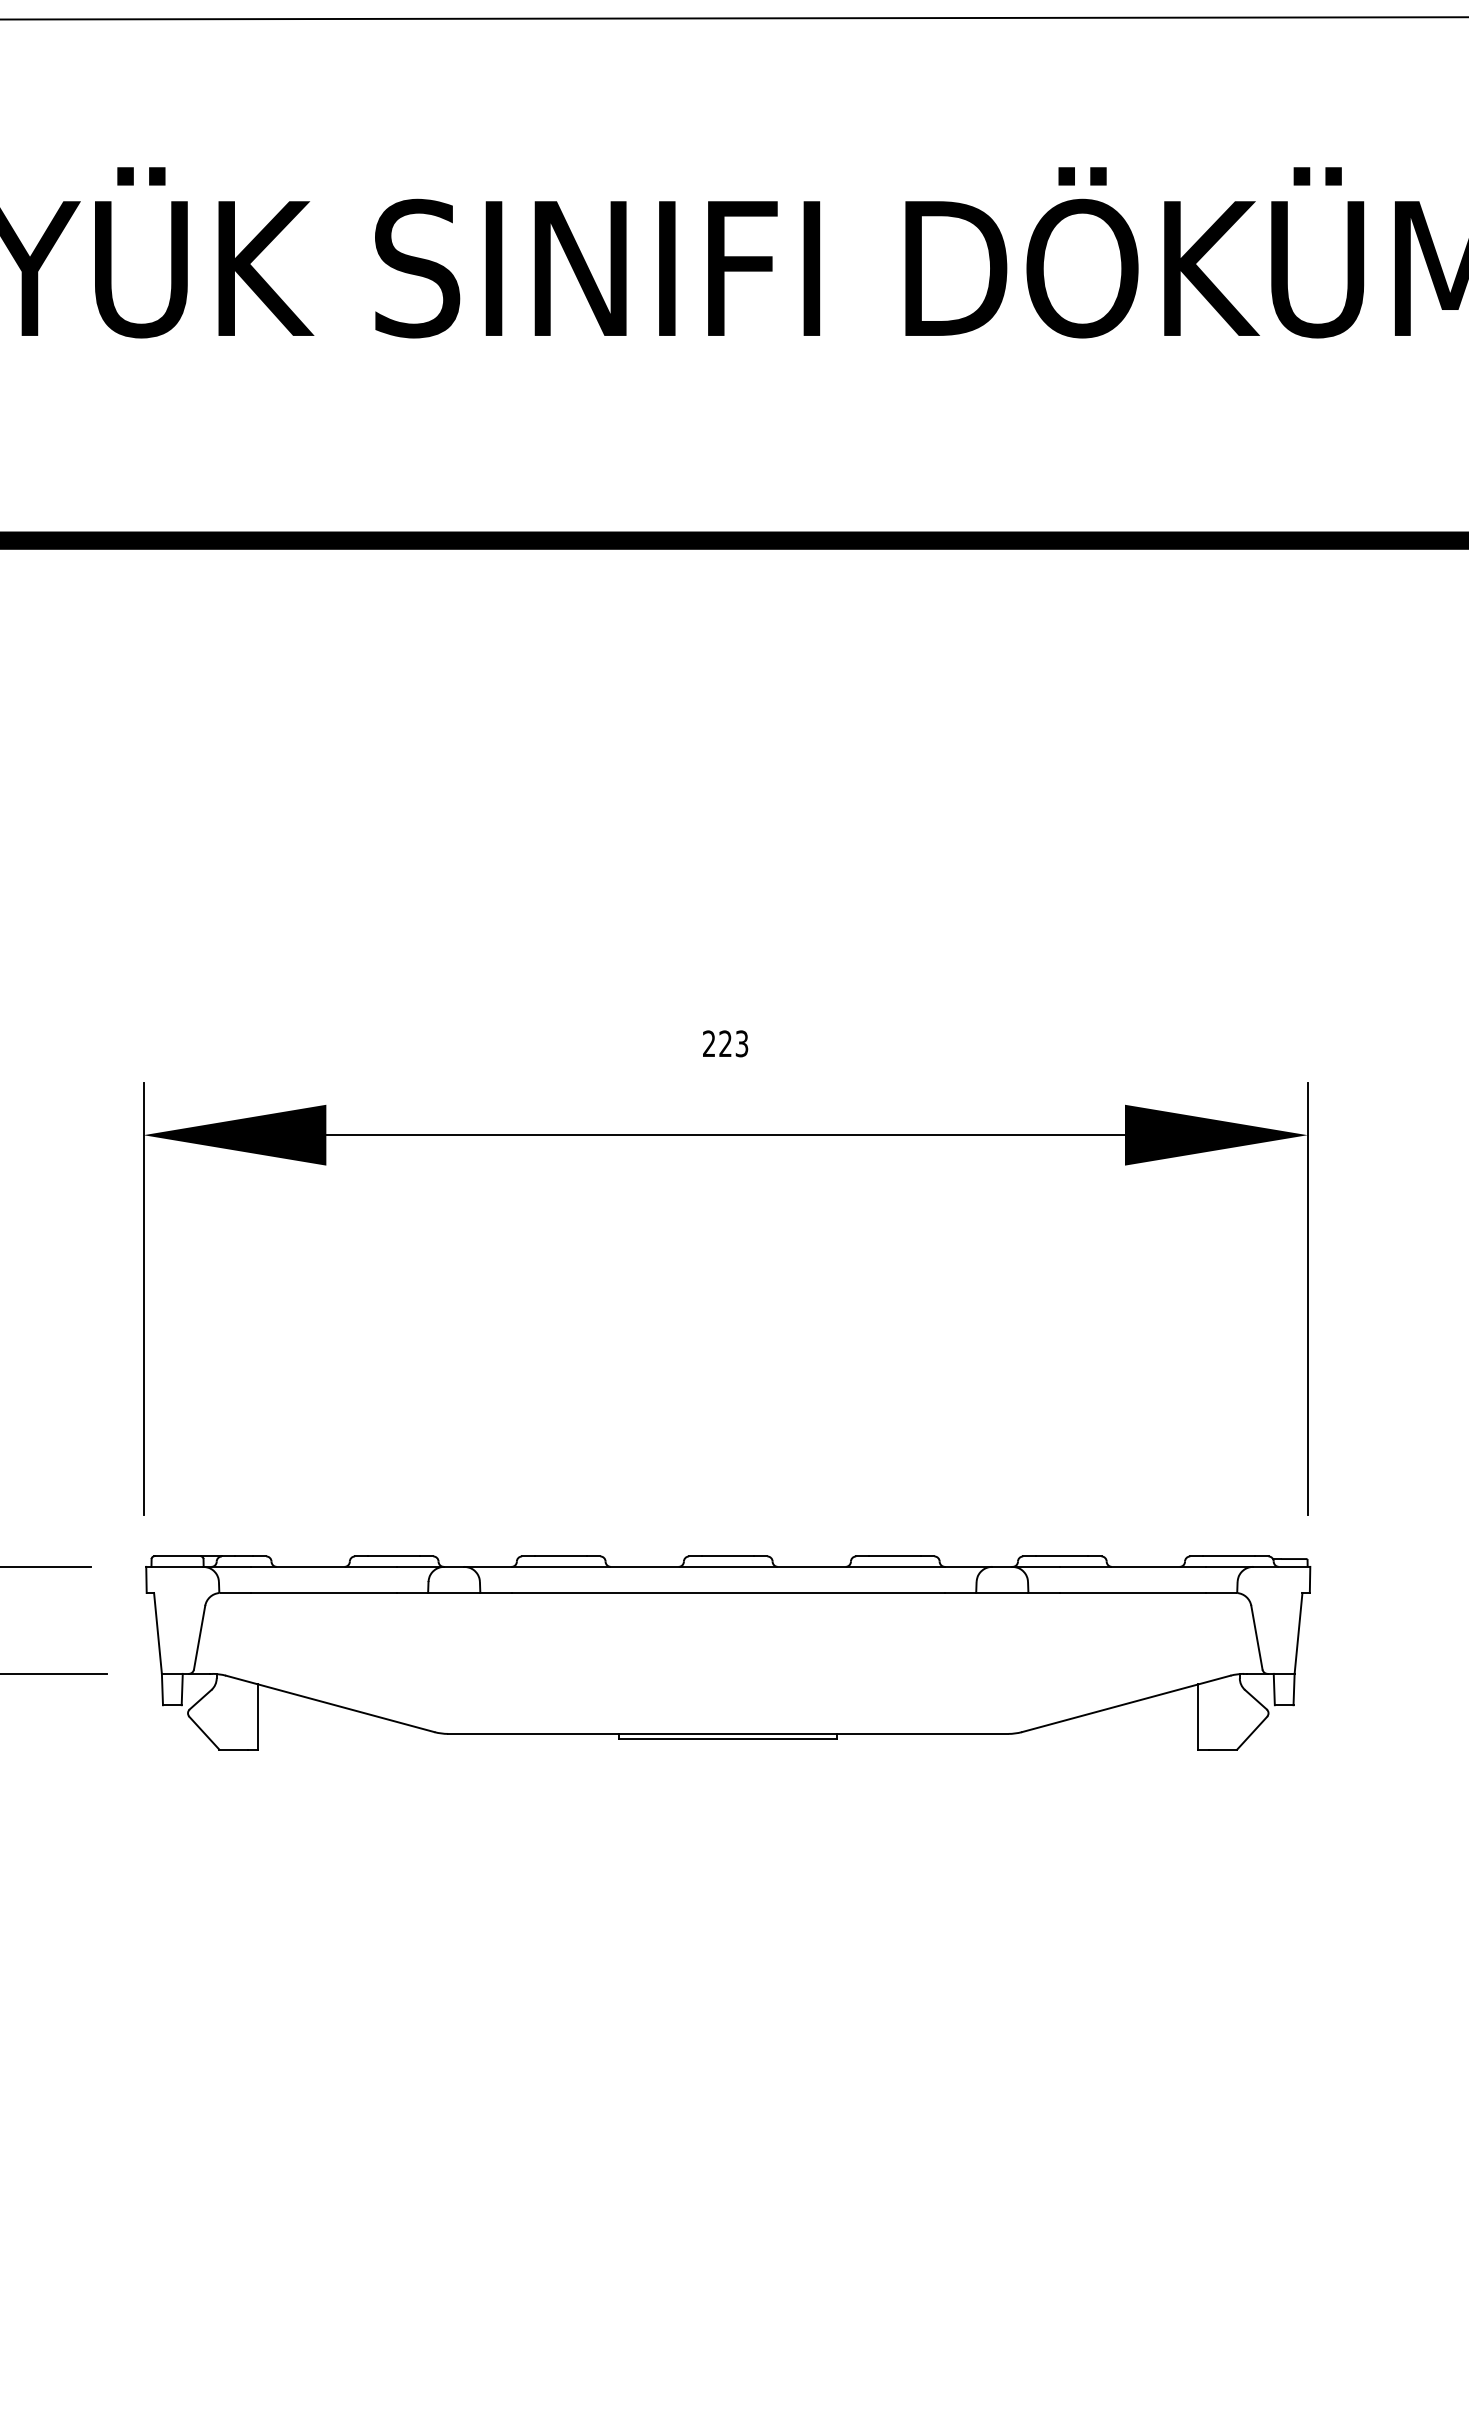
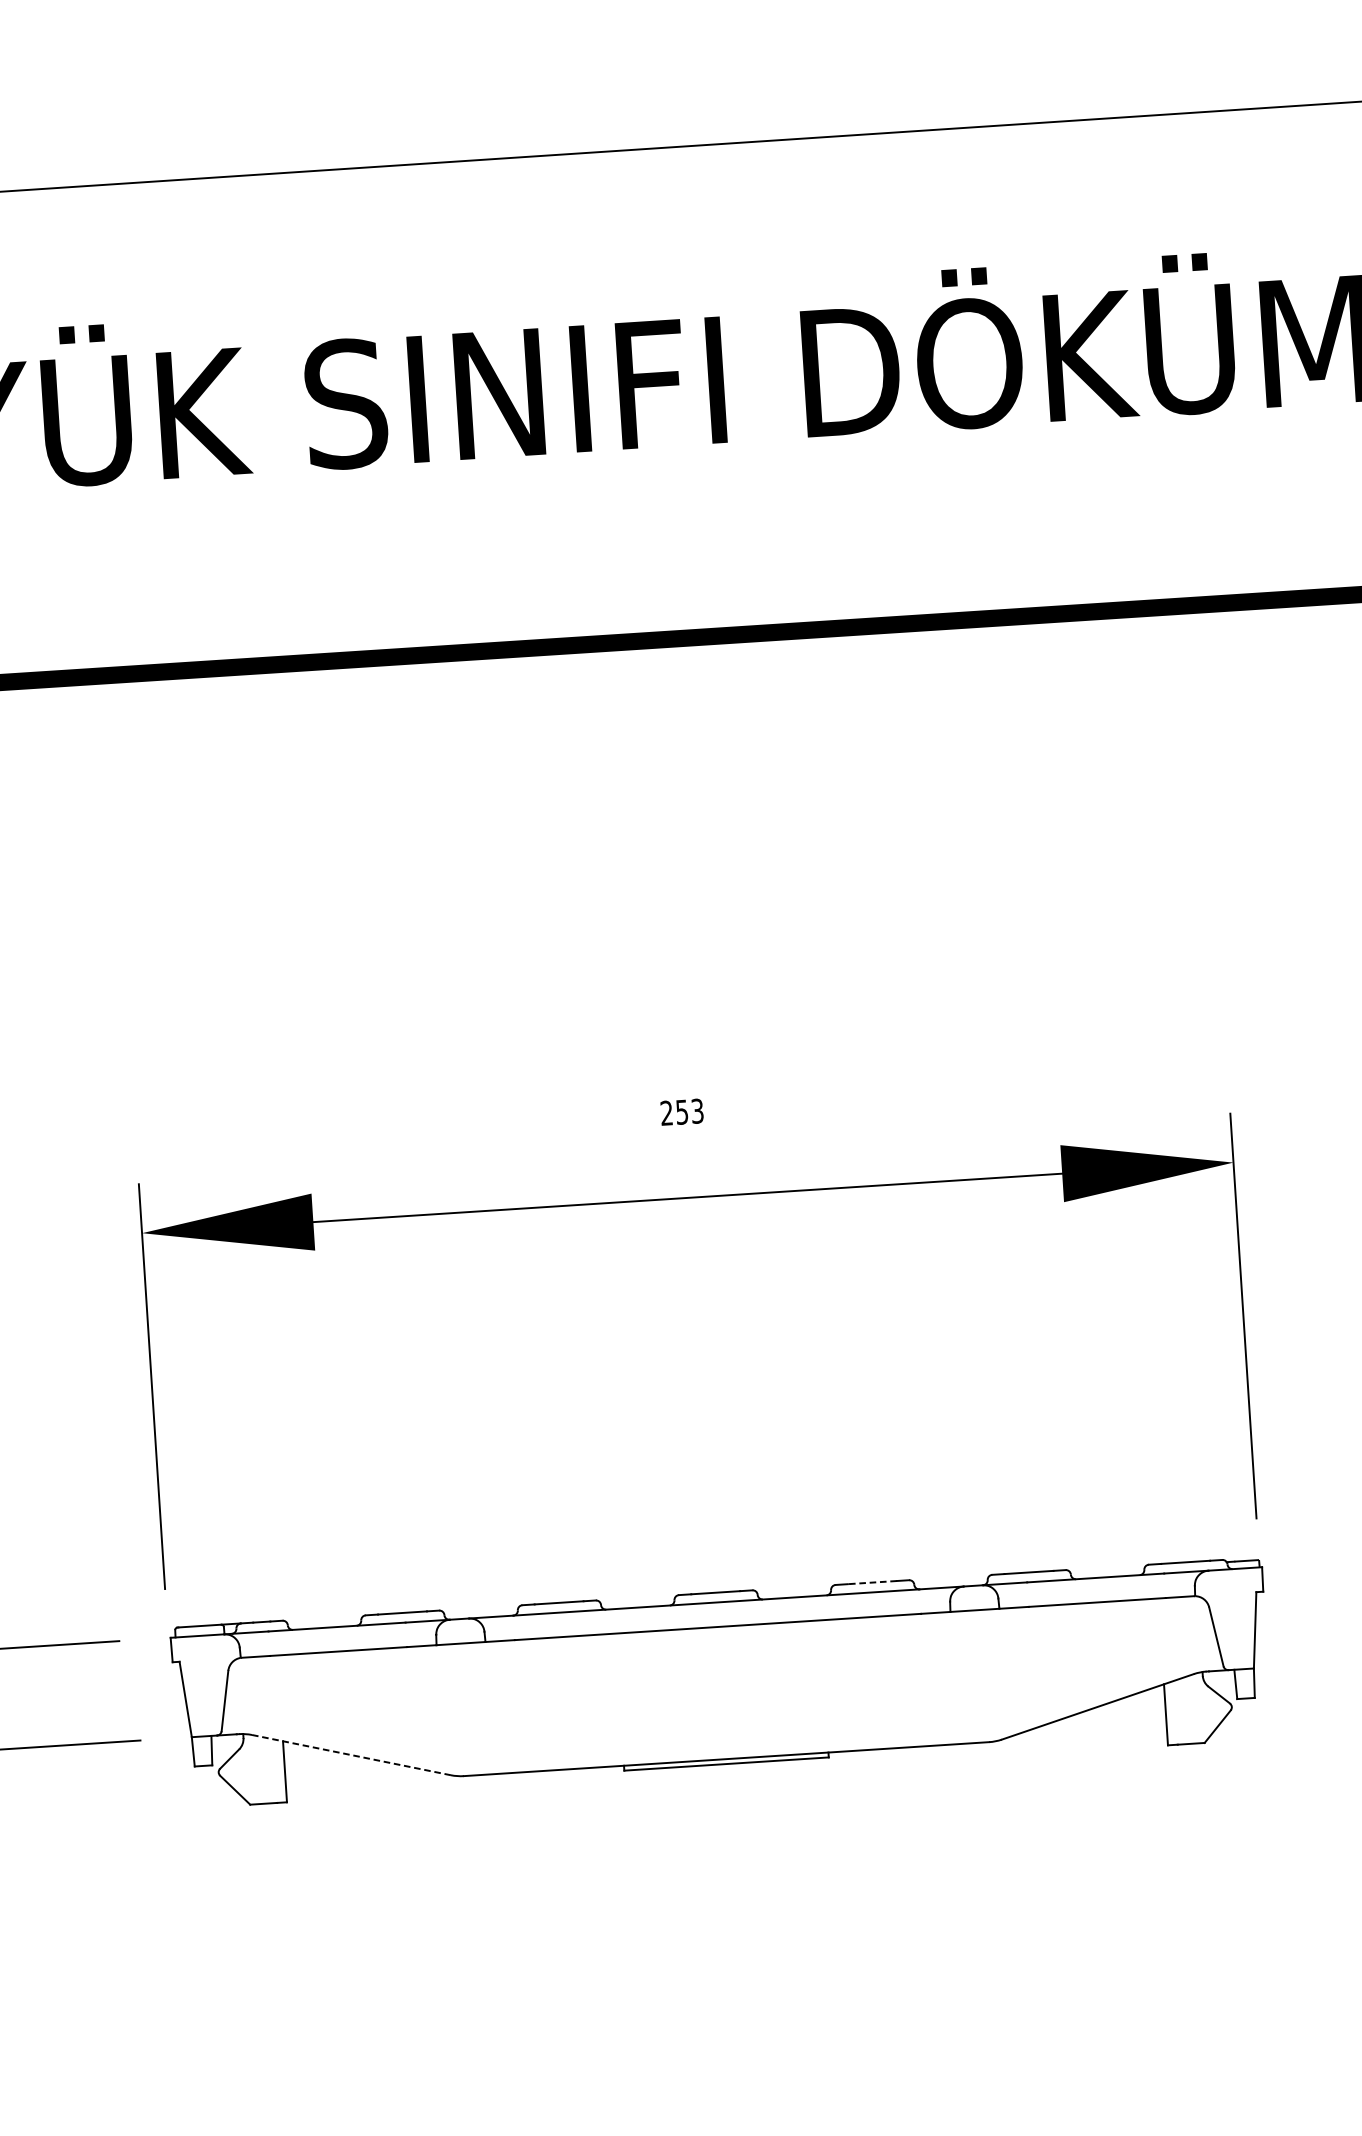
text: (725, 1043) -> (682, 1111), 223 -> 253
line: (894, 1556) -> (871, 1582), solid -> dashed
line: (330, 1703) -> (351, 1754), solid -> dashed

